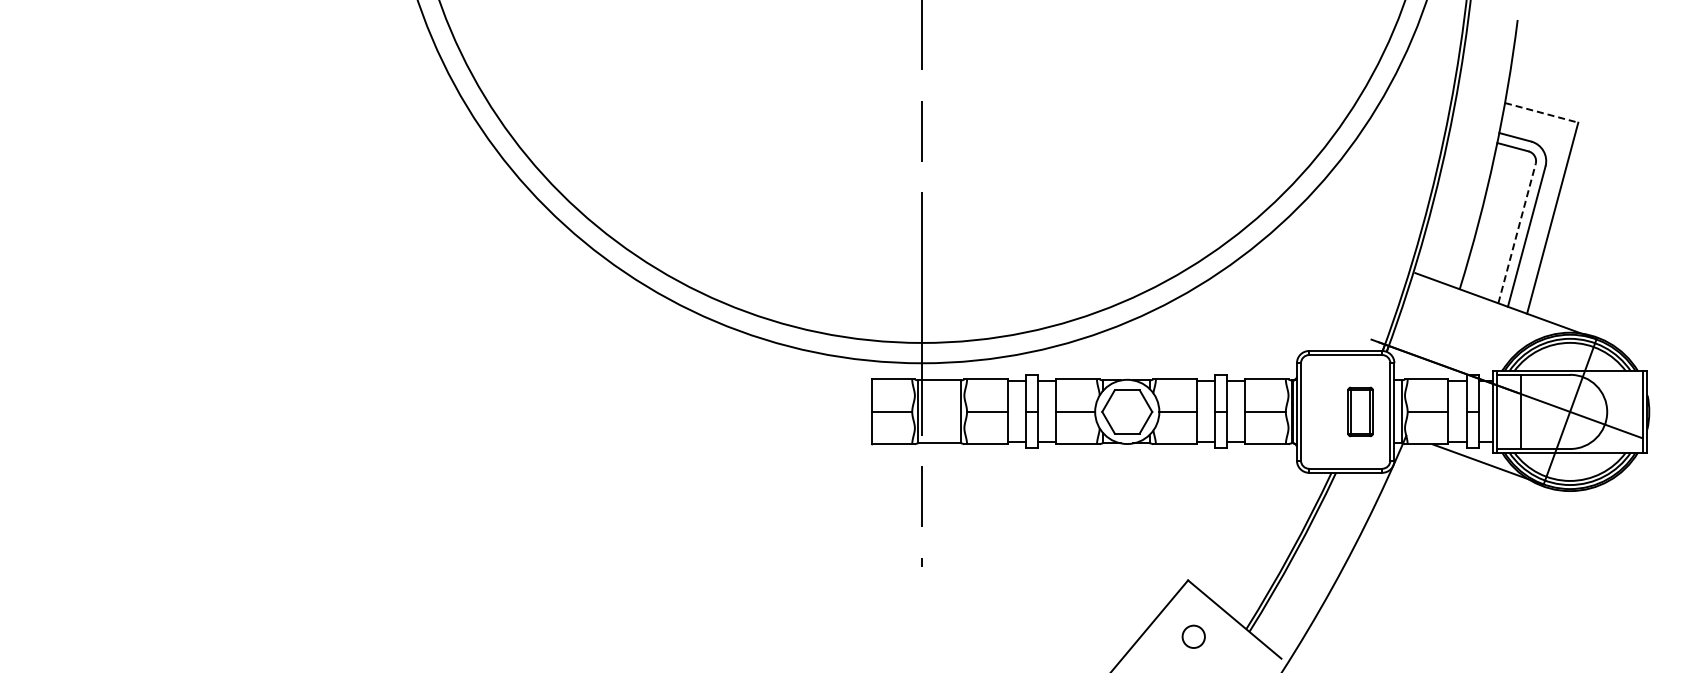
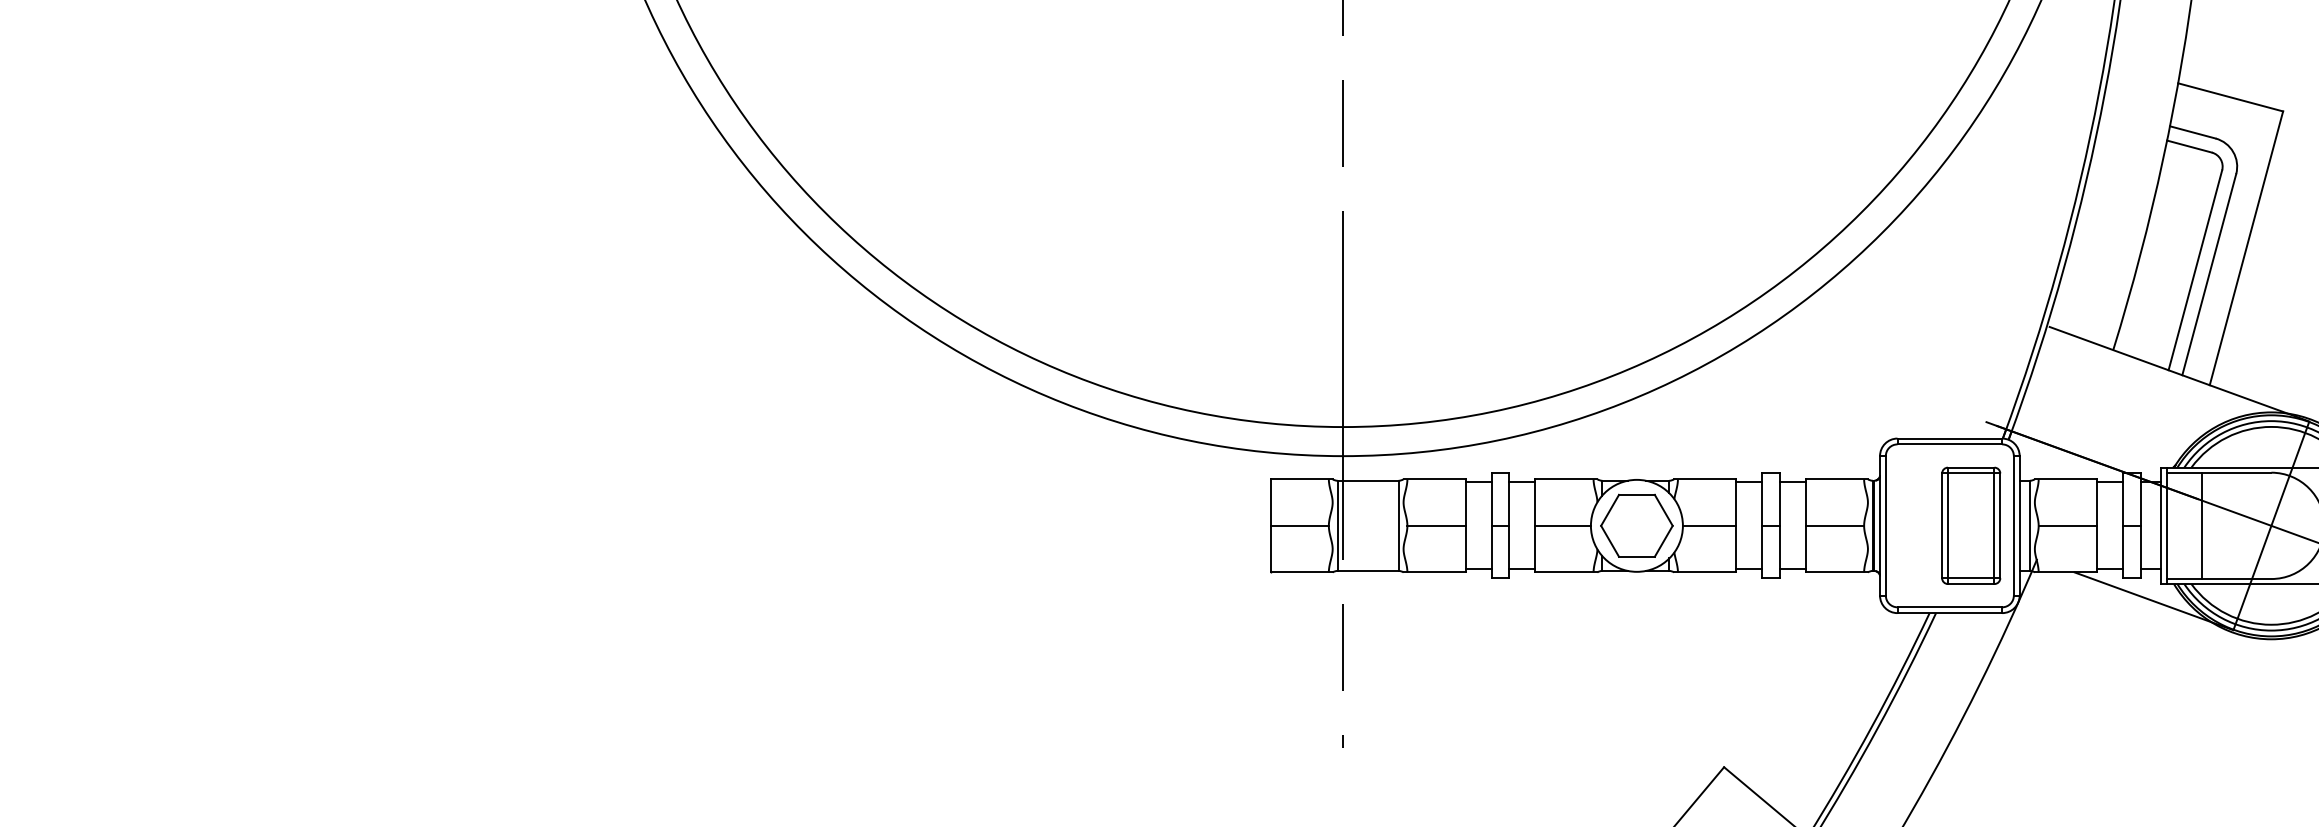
line: (1541, 112) -> (2230, 96), dashed -> solid
line: (1517, 233) -> (2196, 270), dashed -> solid
part: (1360, 411) -> (1971, 525), size x1.67

